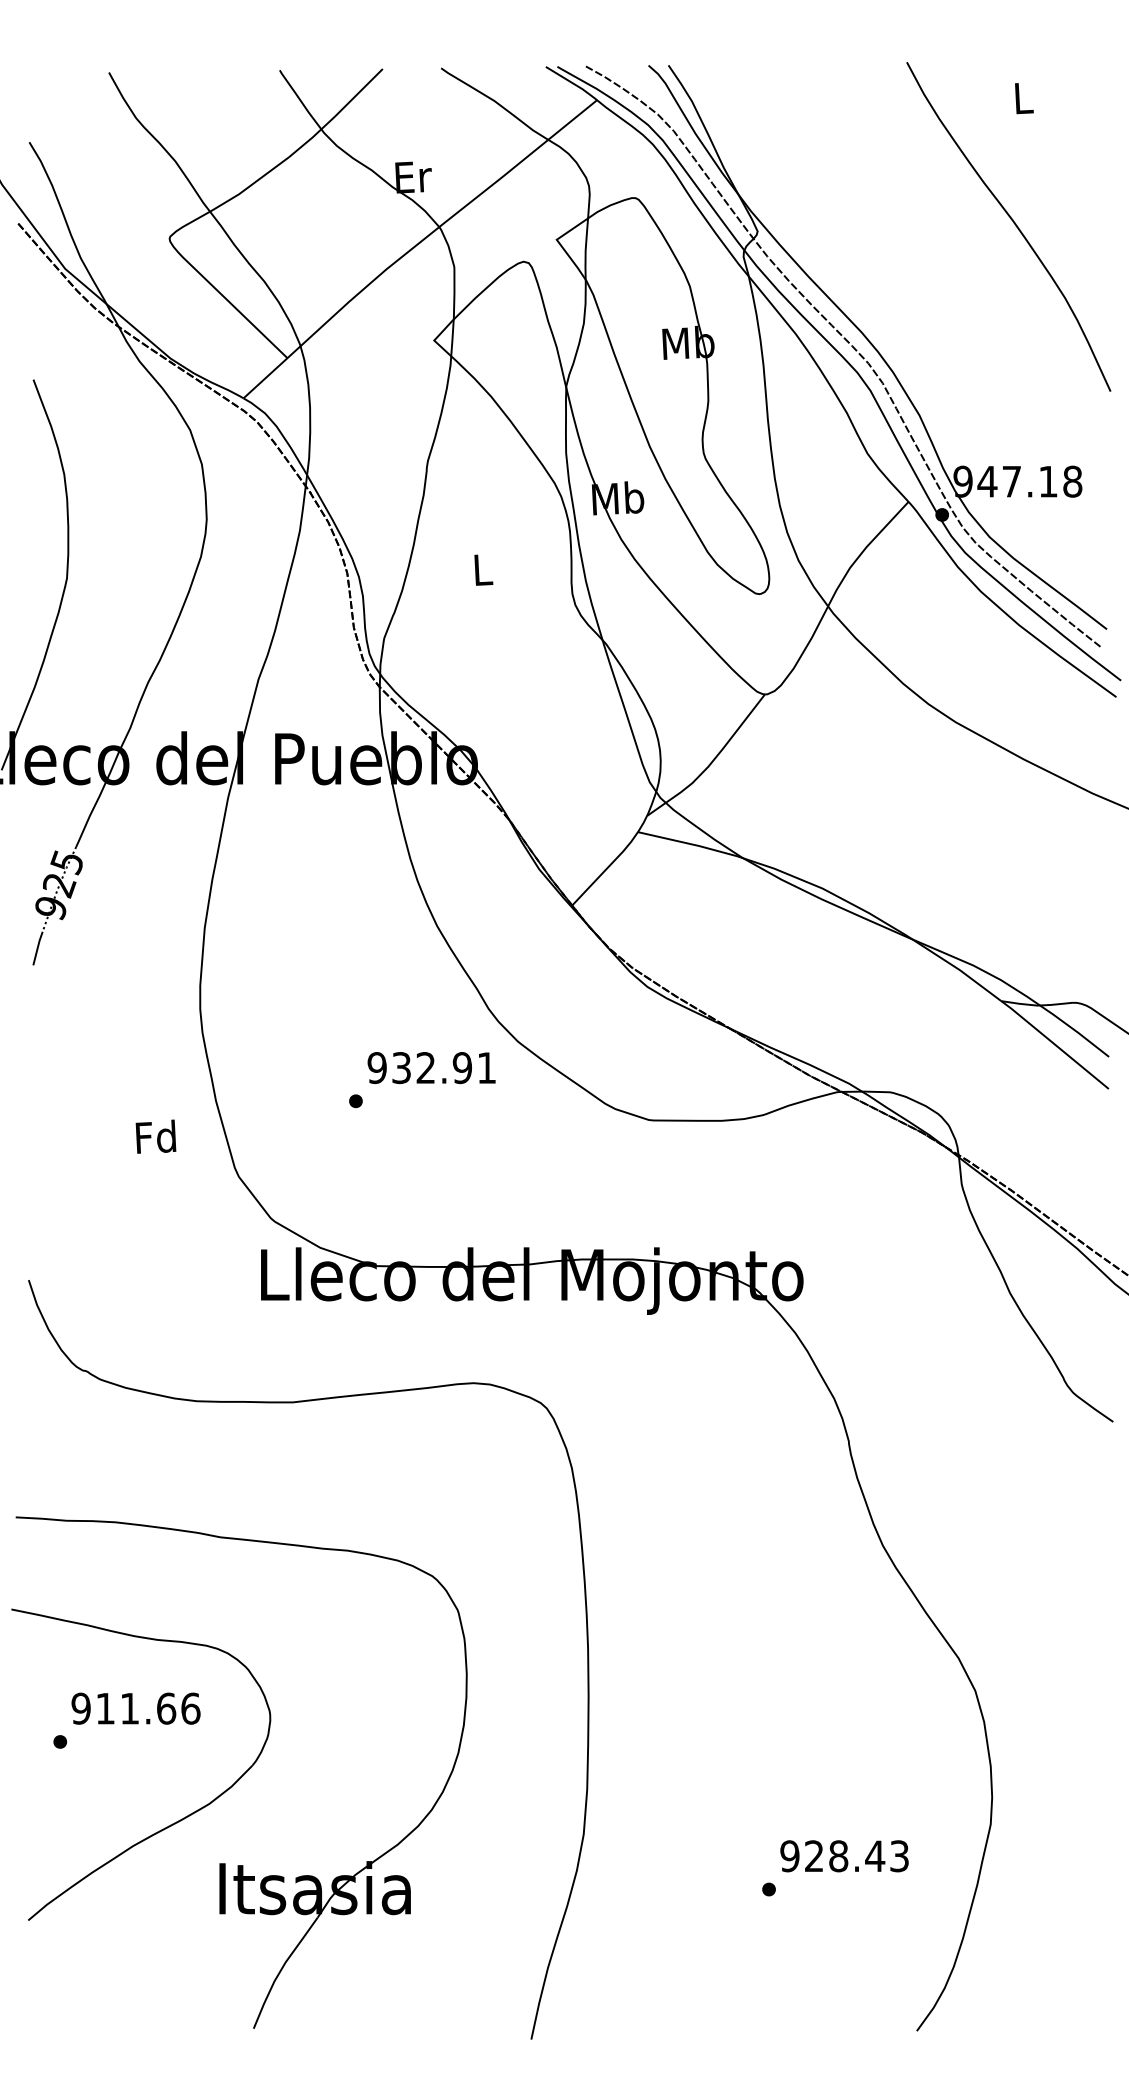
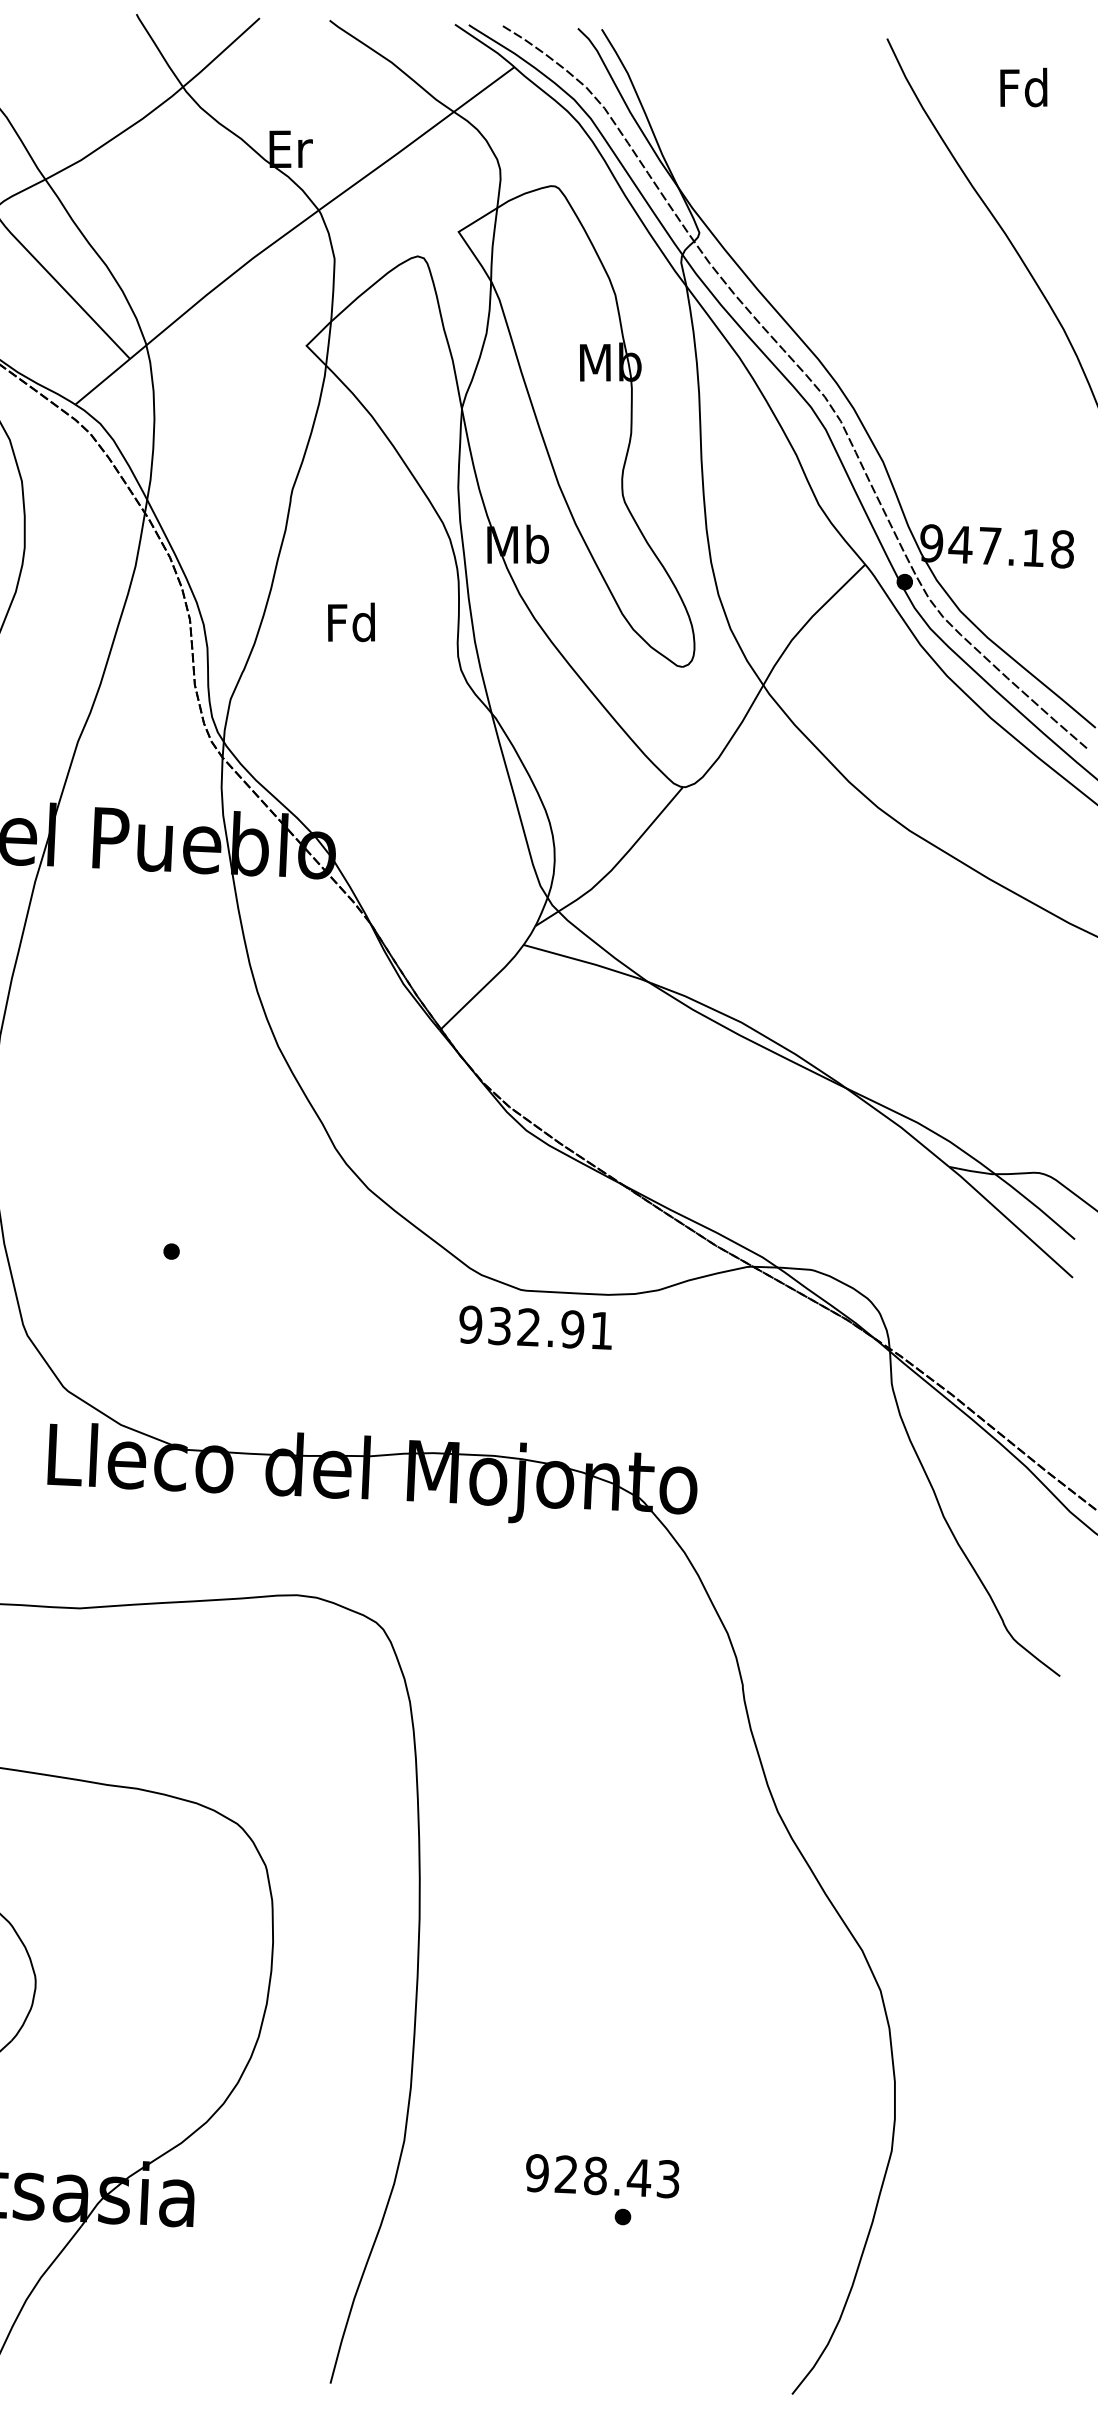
text: (1022, 97) -> (1023, 87), L -> Fd
text: (482, 569) -> (351, 622), L -> Fd
text: (431, 1068) -> (535, 1328), moved
text: (844, 1856) -> (602, 2176), moved

